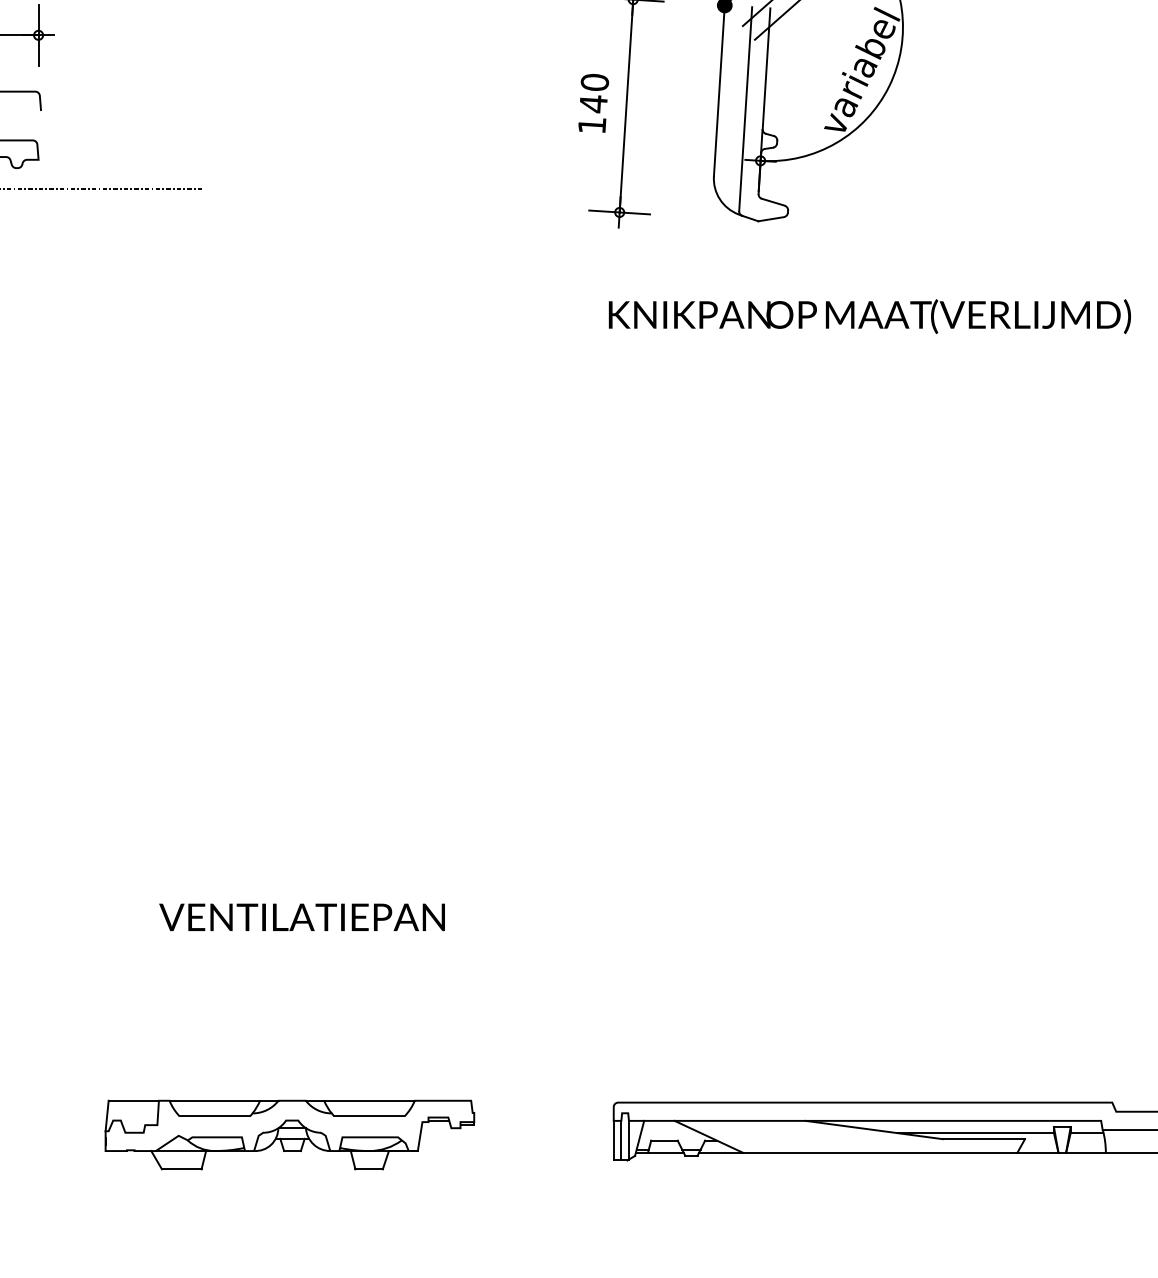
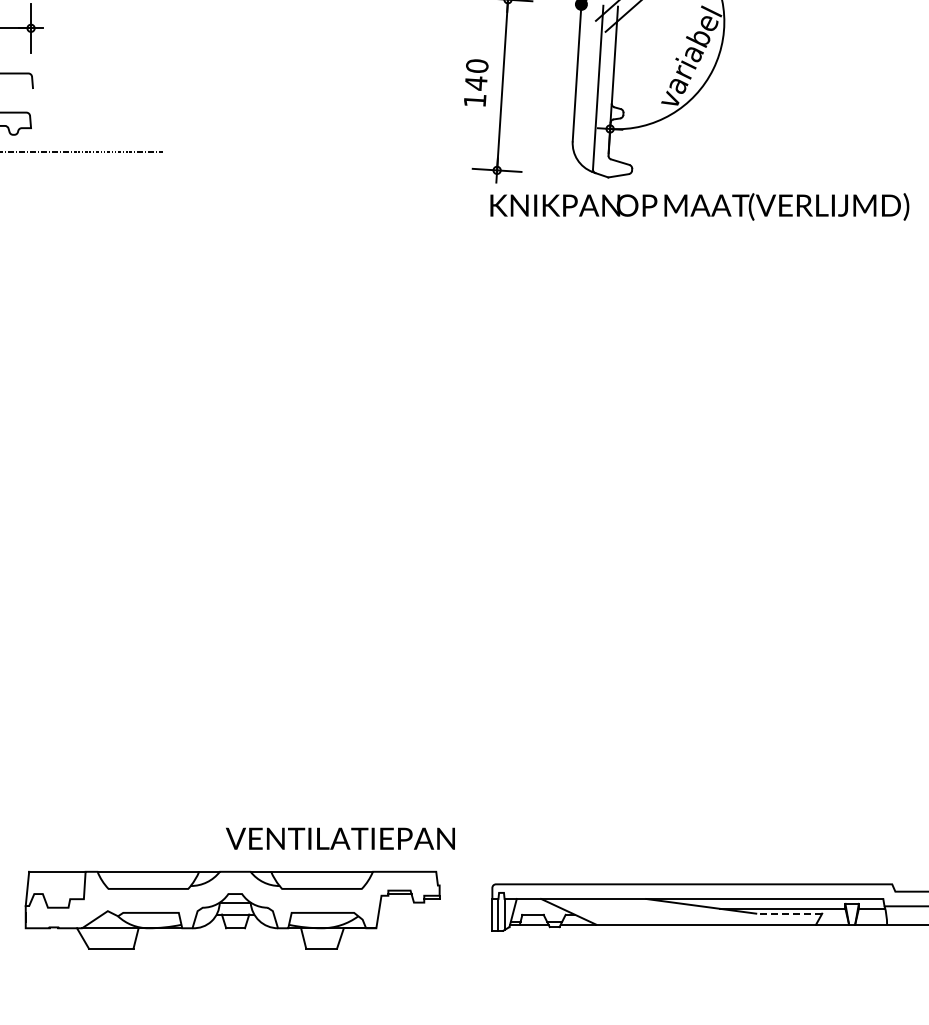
text: (869, 316) -> (699, 206), moved
text: (302, 917) -> (340, 838), moved
part: (289, 1135) -> (232, 910), size x1.4
line: (984, 1138) -> (789, 913), solid -> dashed

